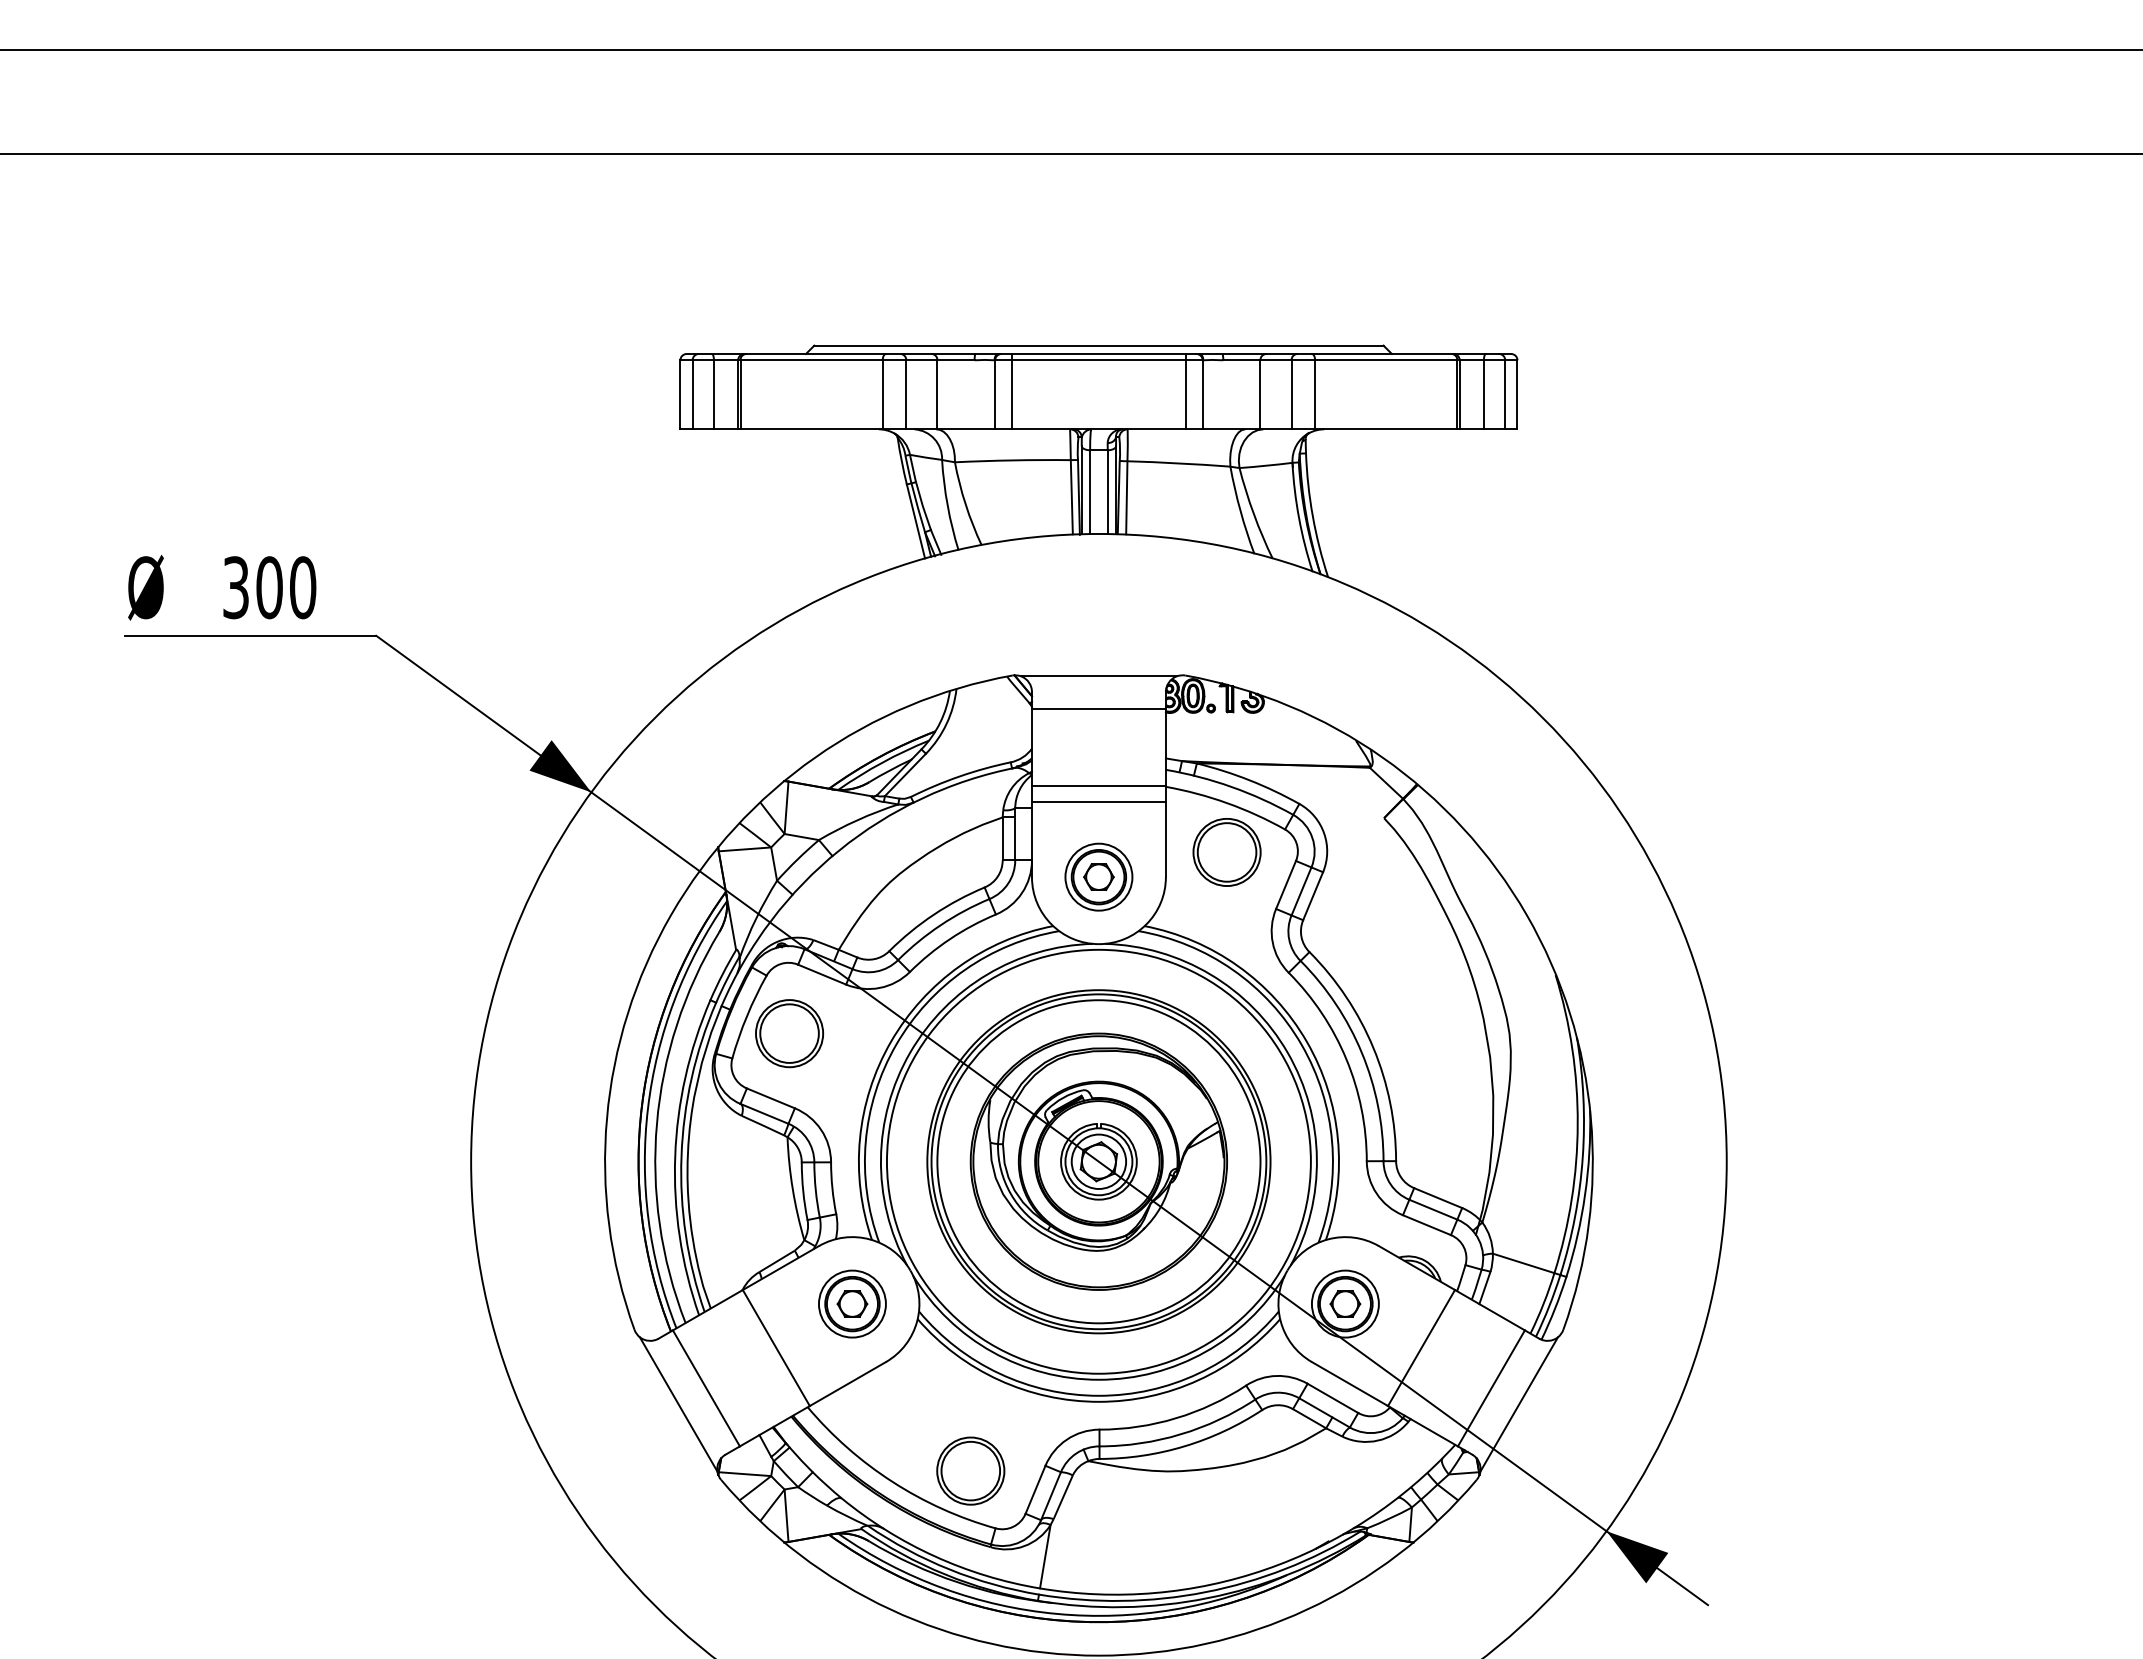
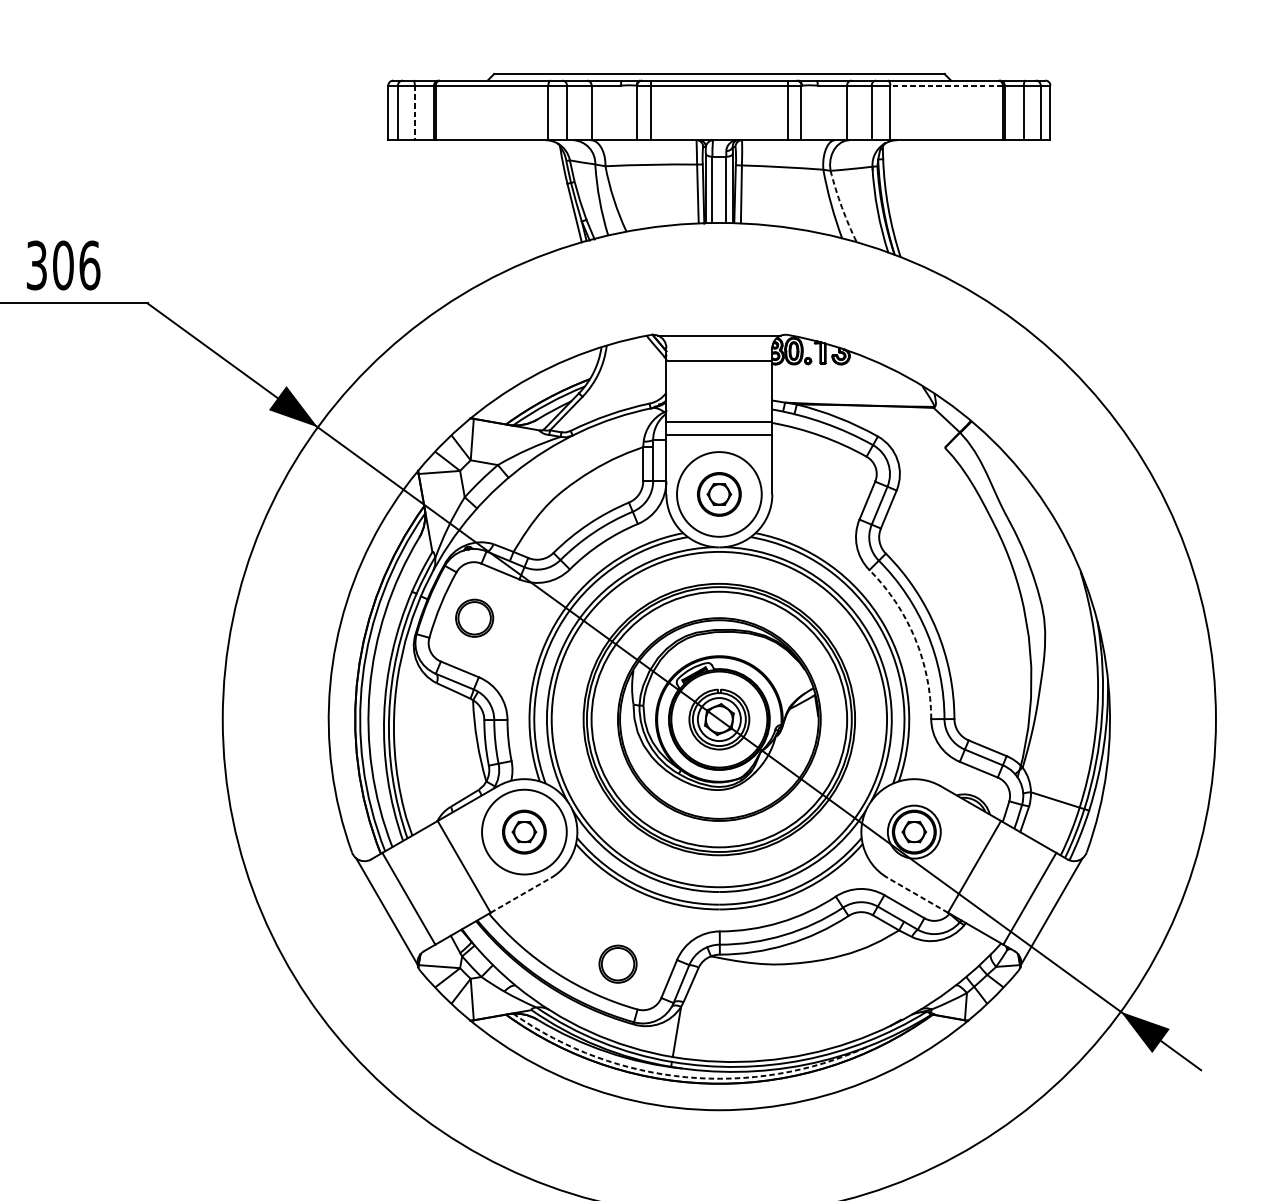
line: (1385, 360) -> (946, 85), solid -> dashed
line: (713, 394) -> (414, 112), solid -> dashed
arc: (1253, 514) -> (841, 207), solid -> dashed
text: (303, 587) -> (90, 265), 300 -> 306
part: (1226, 852) -> (820, 474), removed
circle: (1098, 876) -> (719, 493), size x1.6
part: (789, 1033) -> (474, 618), size x0.7
arc: (1346, 1059) -> (915, 638), solid -> dashed
circle: (851, 1303) -> (523, 831), size x1.6
line: (847, 1384) -> (520, 895), solid -> dashed
line: (1349, 1384) -> (917, 895), solid -> dashed
part: (970, 1470) -> (617, 963), size x0.7
arc: (1057, 1613) -> (686, 1076), solid -> dashed

